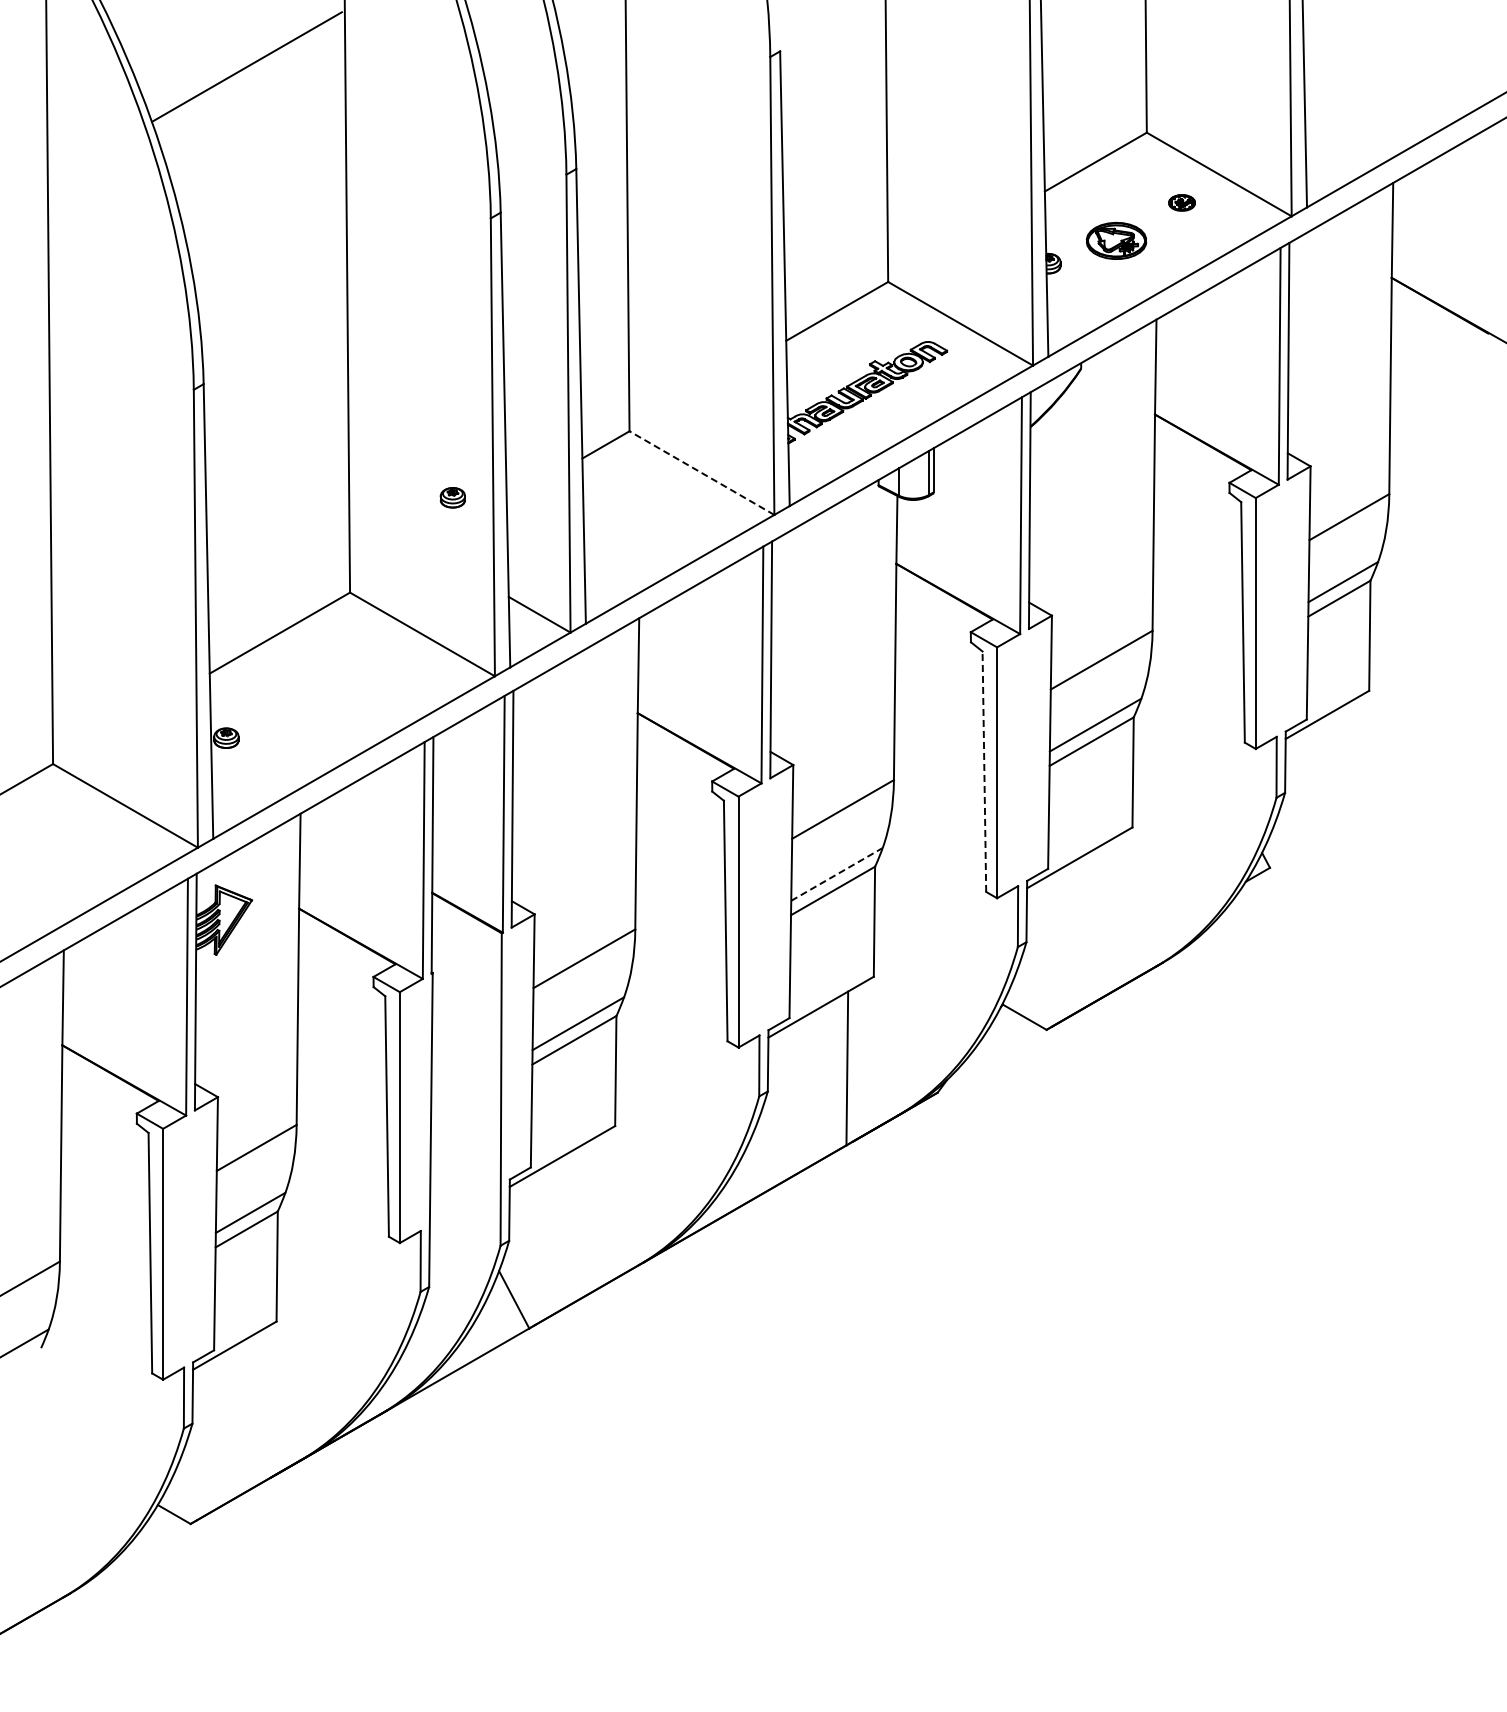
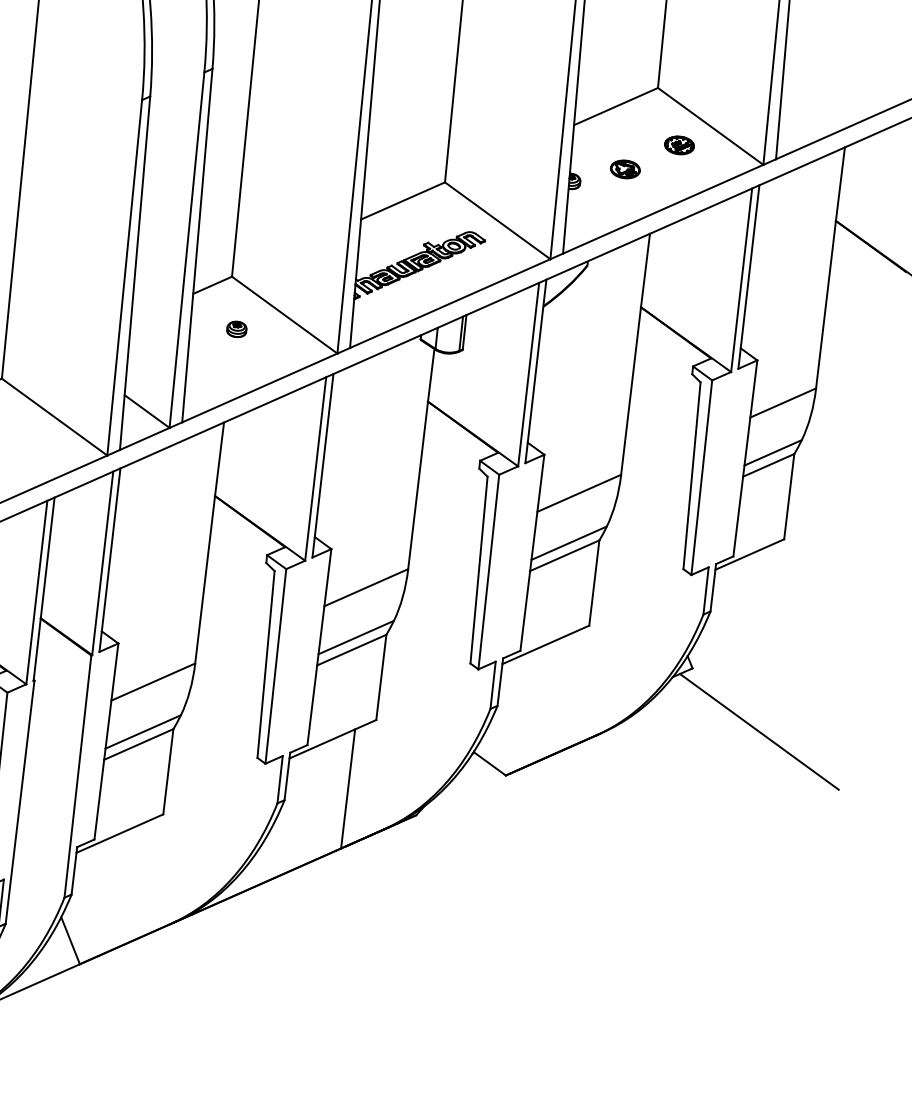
part: (1181, 202) -> (679, 145), size x1.43
part: (1115, 240) -> (624, 169), size x0.62
line: (701, 473) -> (284, 315), dashed -> solid
part: (452, 497) -> (236, 329), moved
line: (984, 771) -> (479, 570), dashed -> solid
line: (836, 874) -> (355, 637), dashed -> solid
line: (1363, 939) -> (759, 731), added

